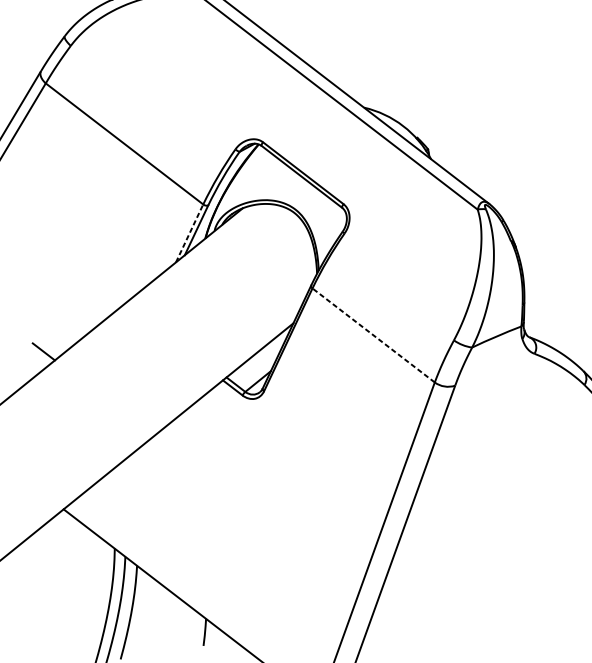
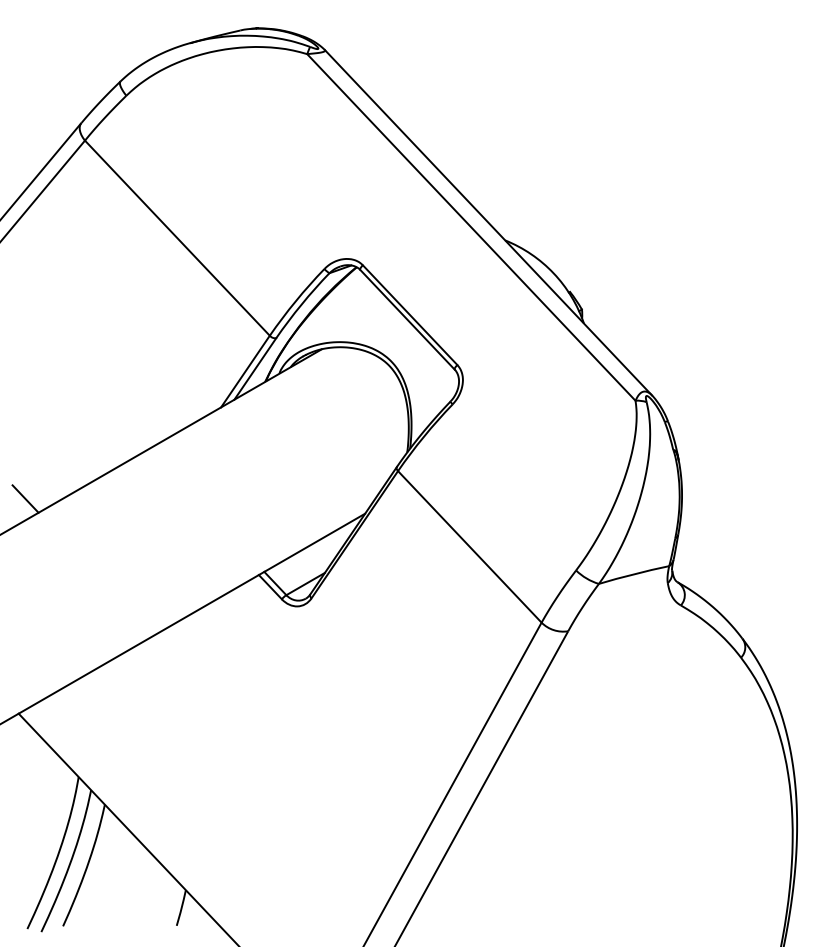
line: (189, 233) -> (245, 371), dashed -> solid
line: (373, 335) -> (469, 546), dashed -> solid

